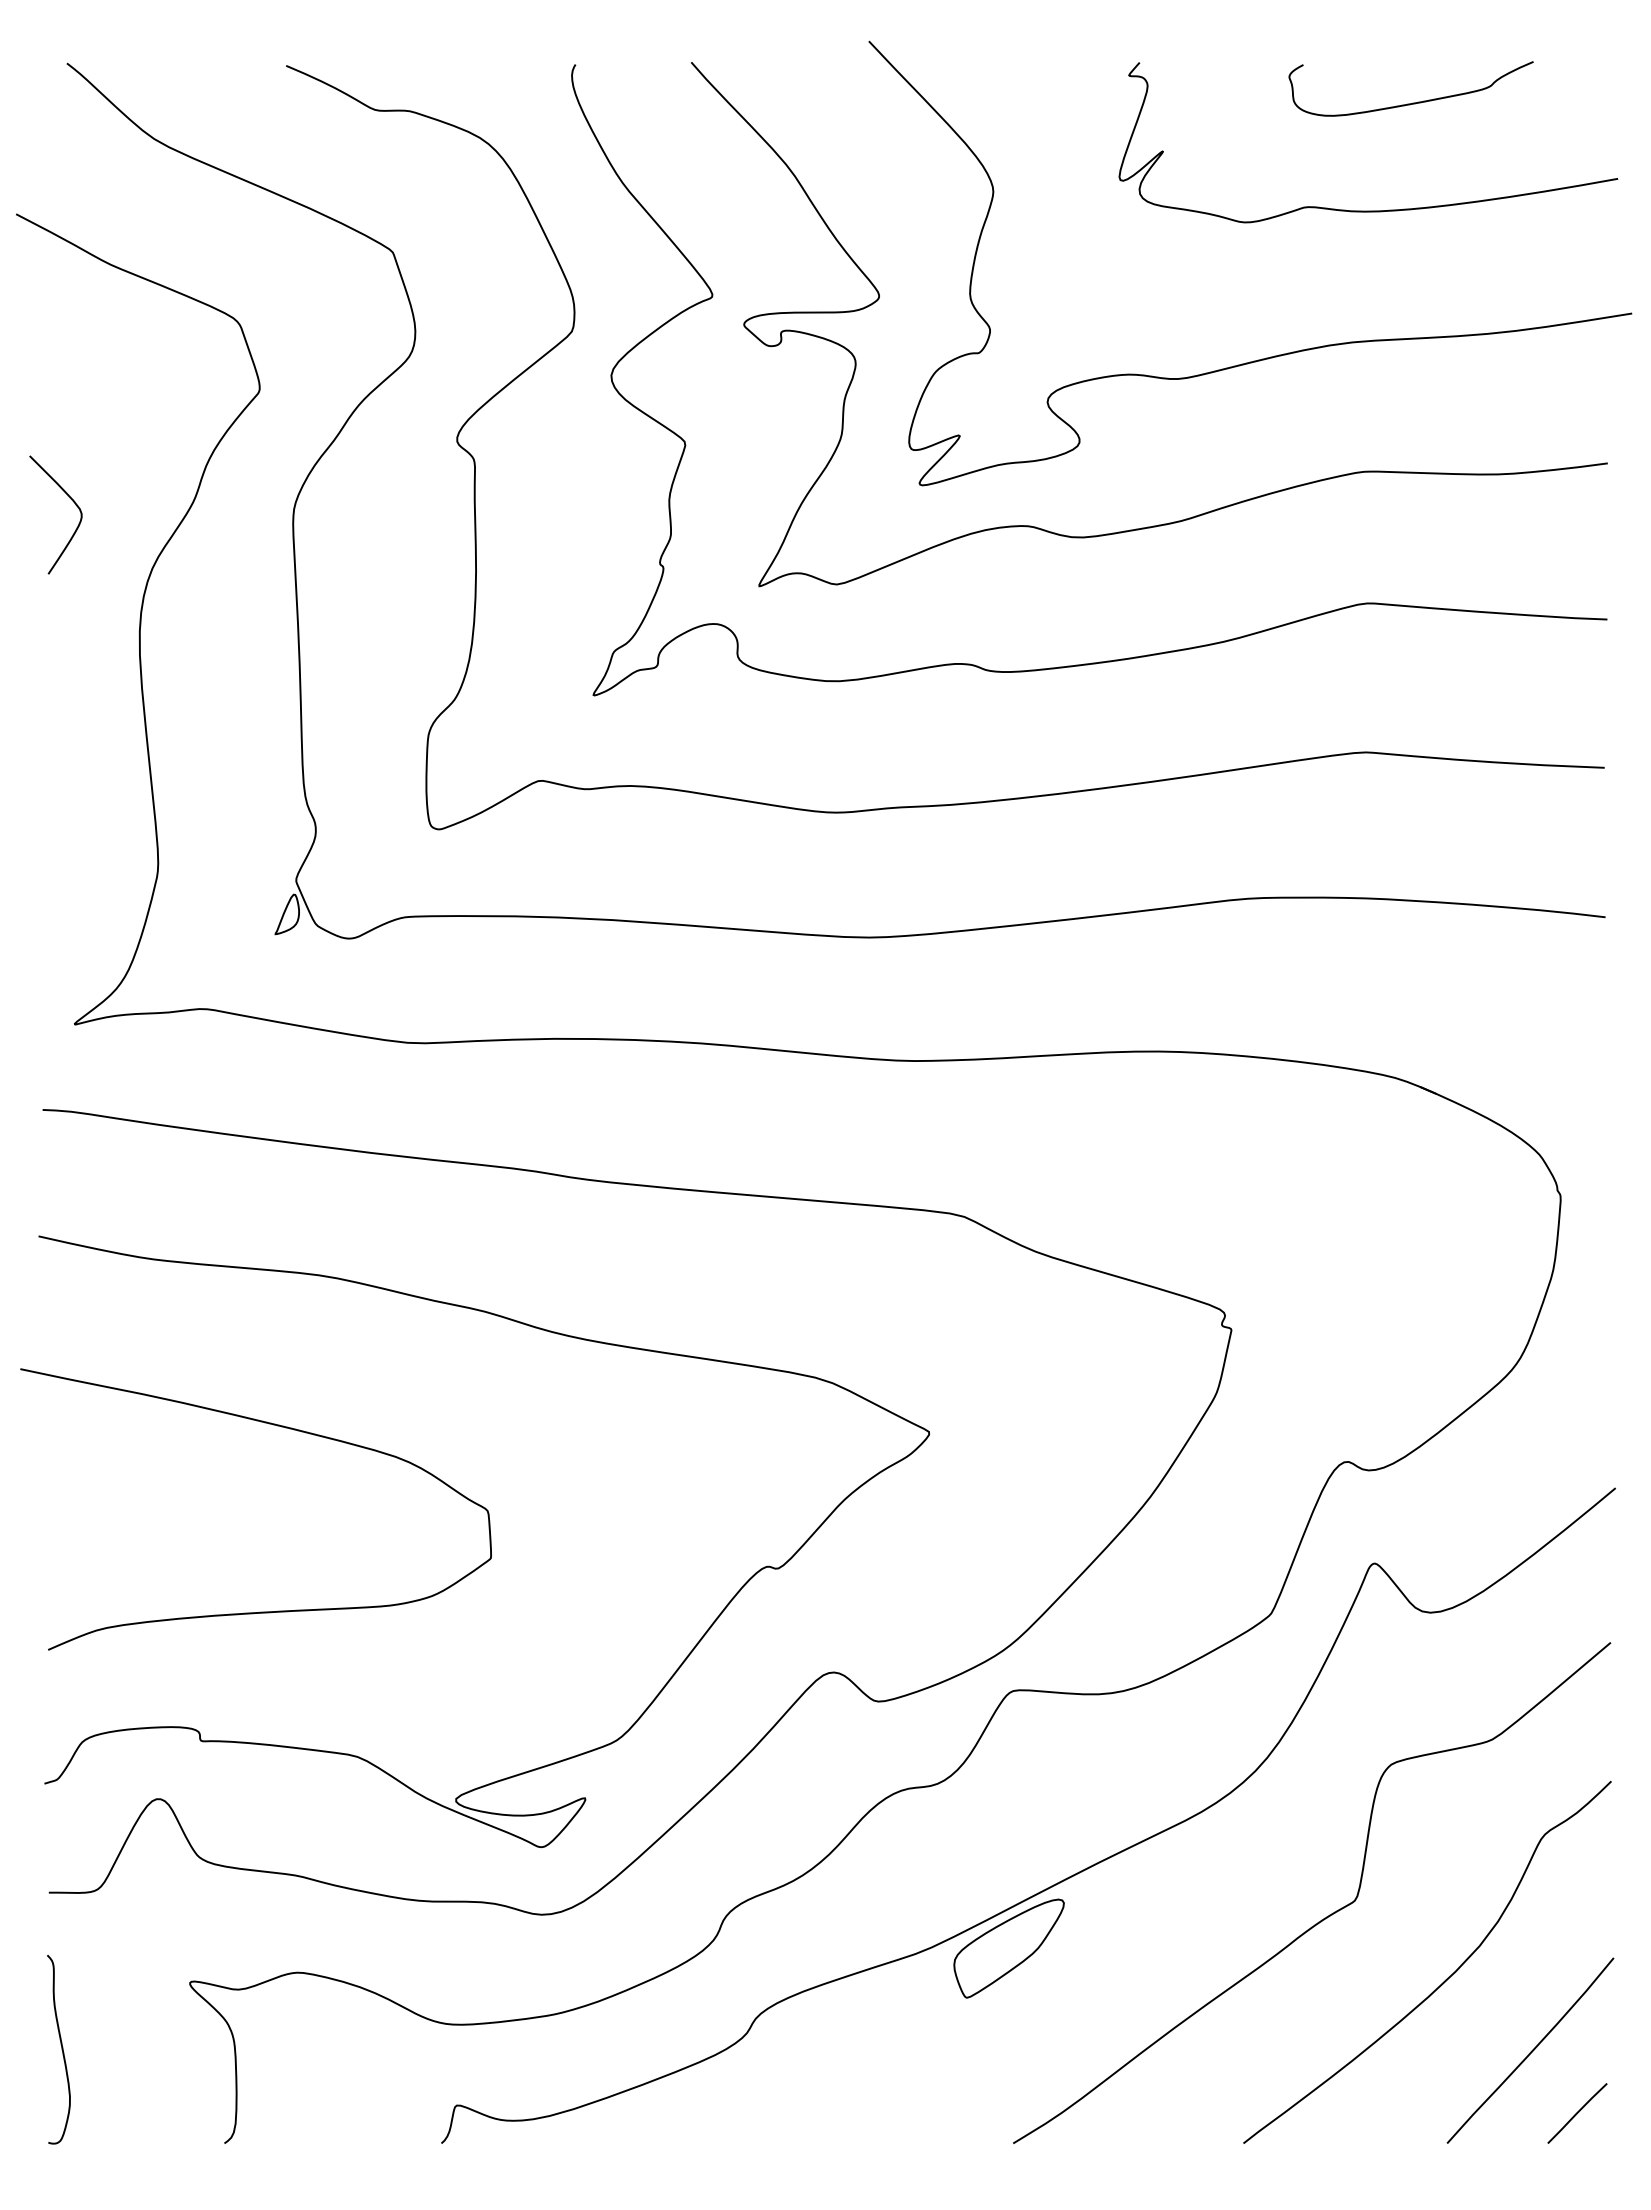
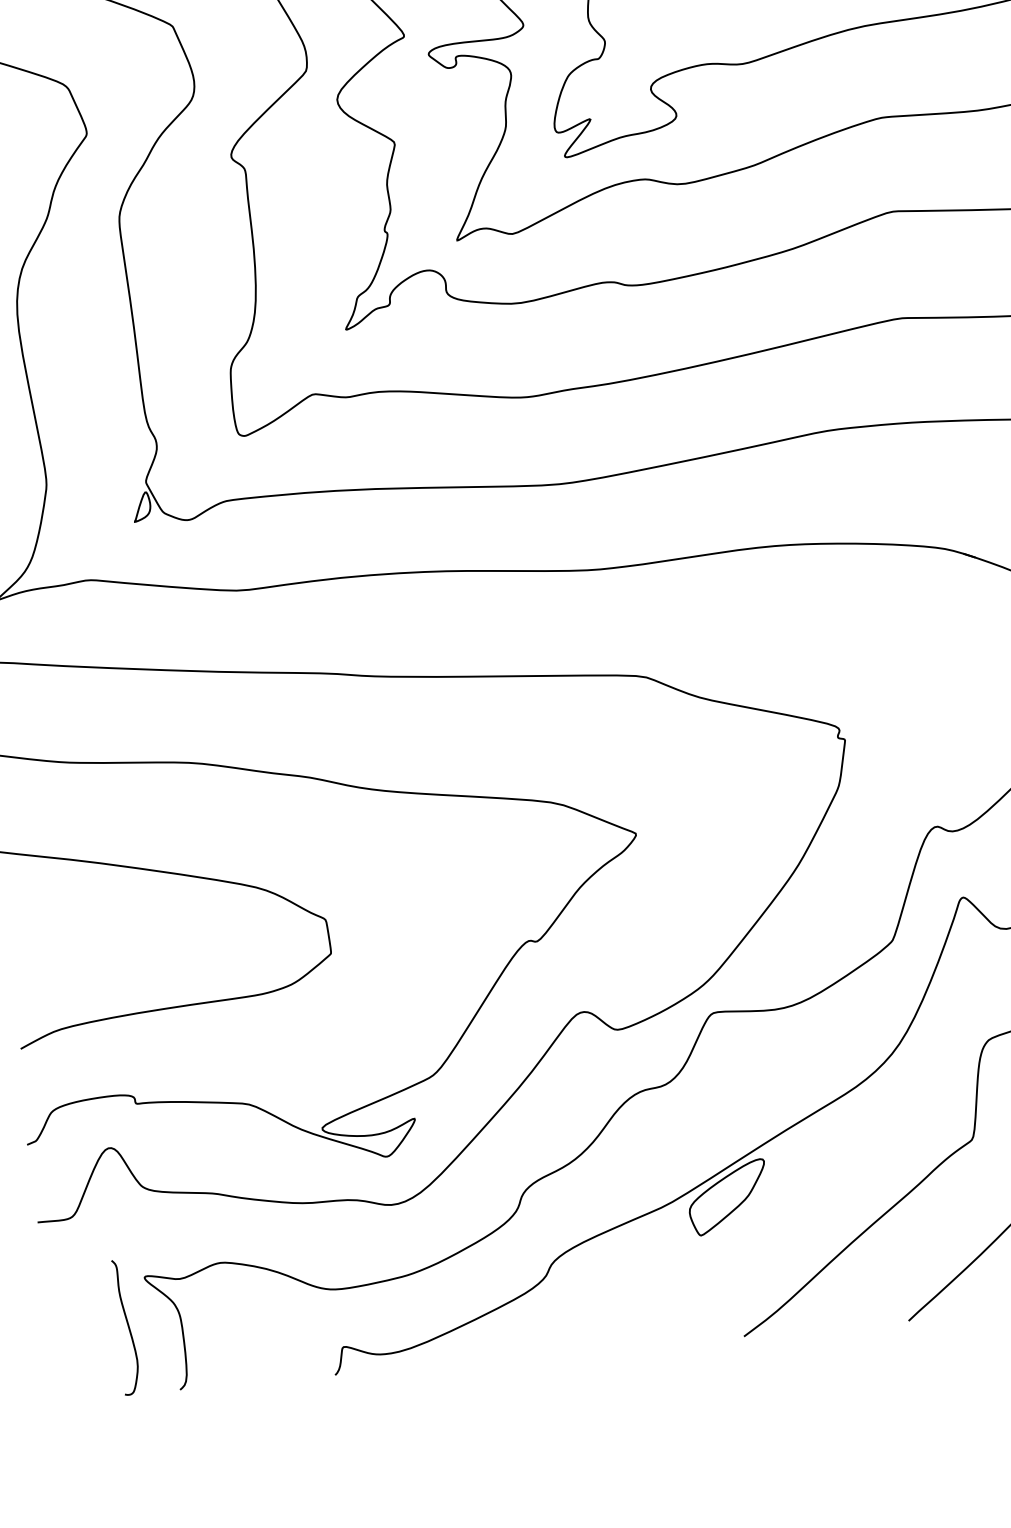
curve: (61, 2049) -> (128, 1327), moved

